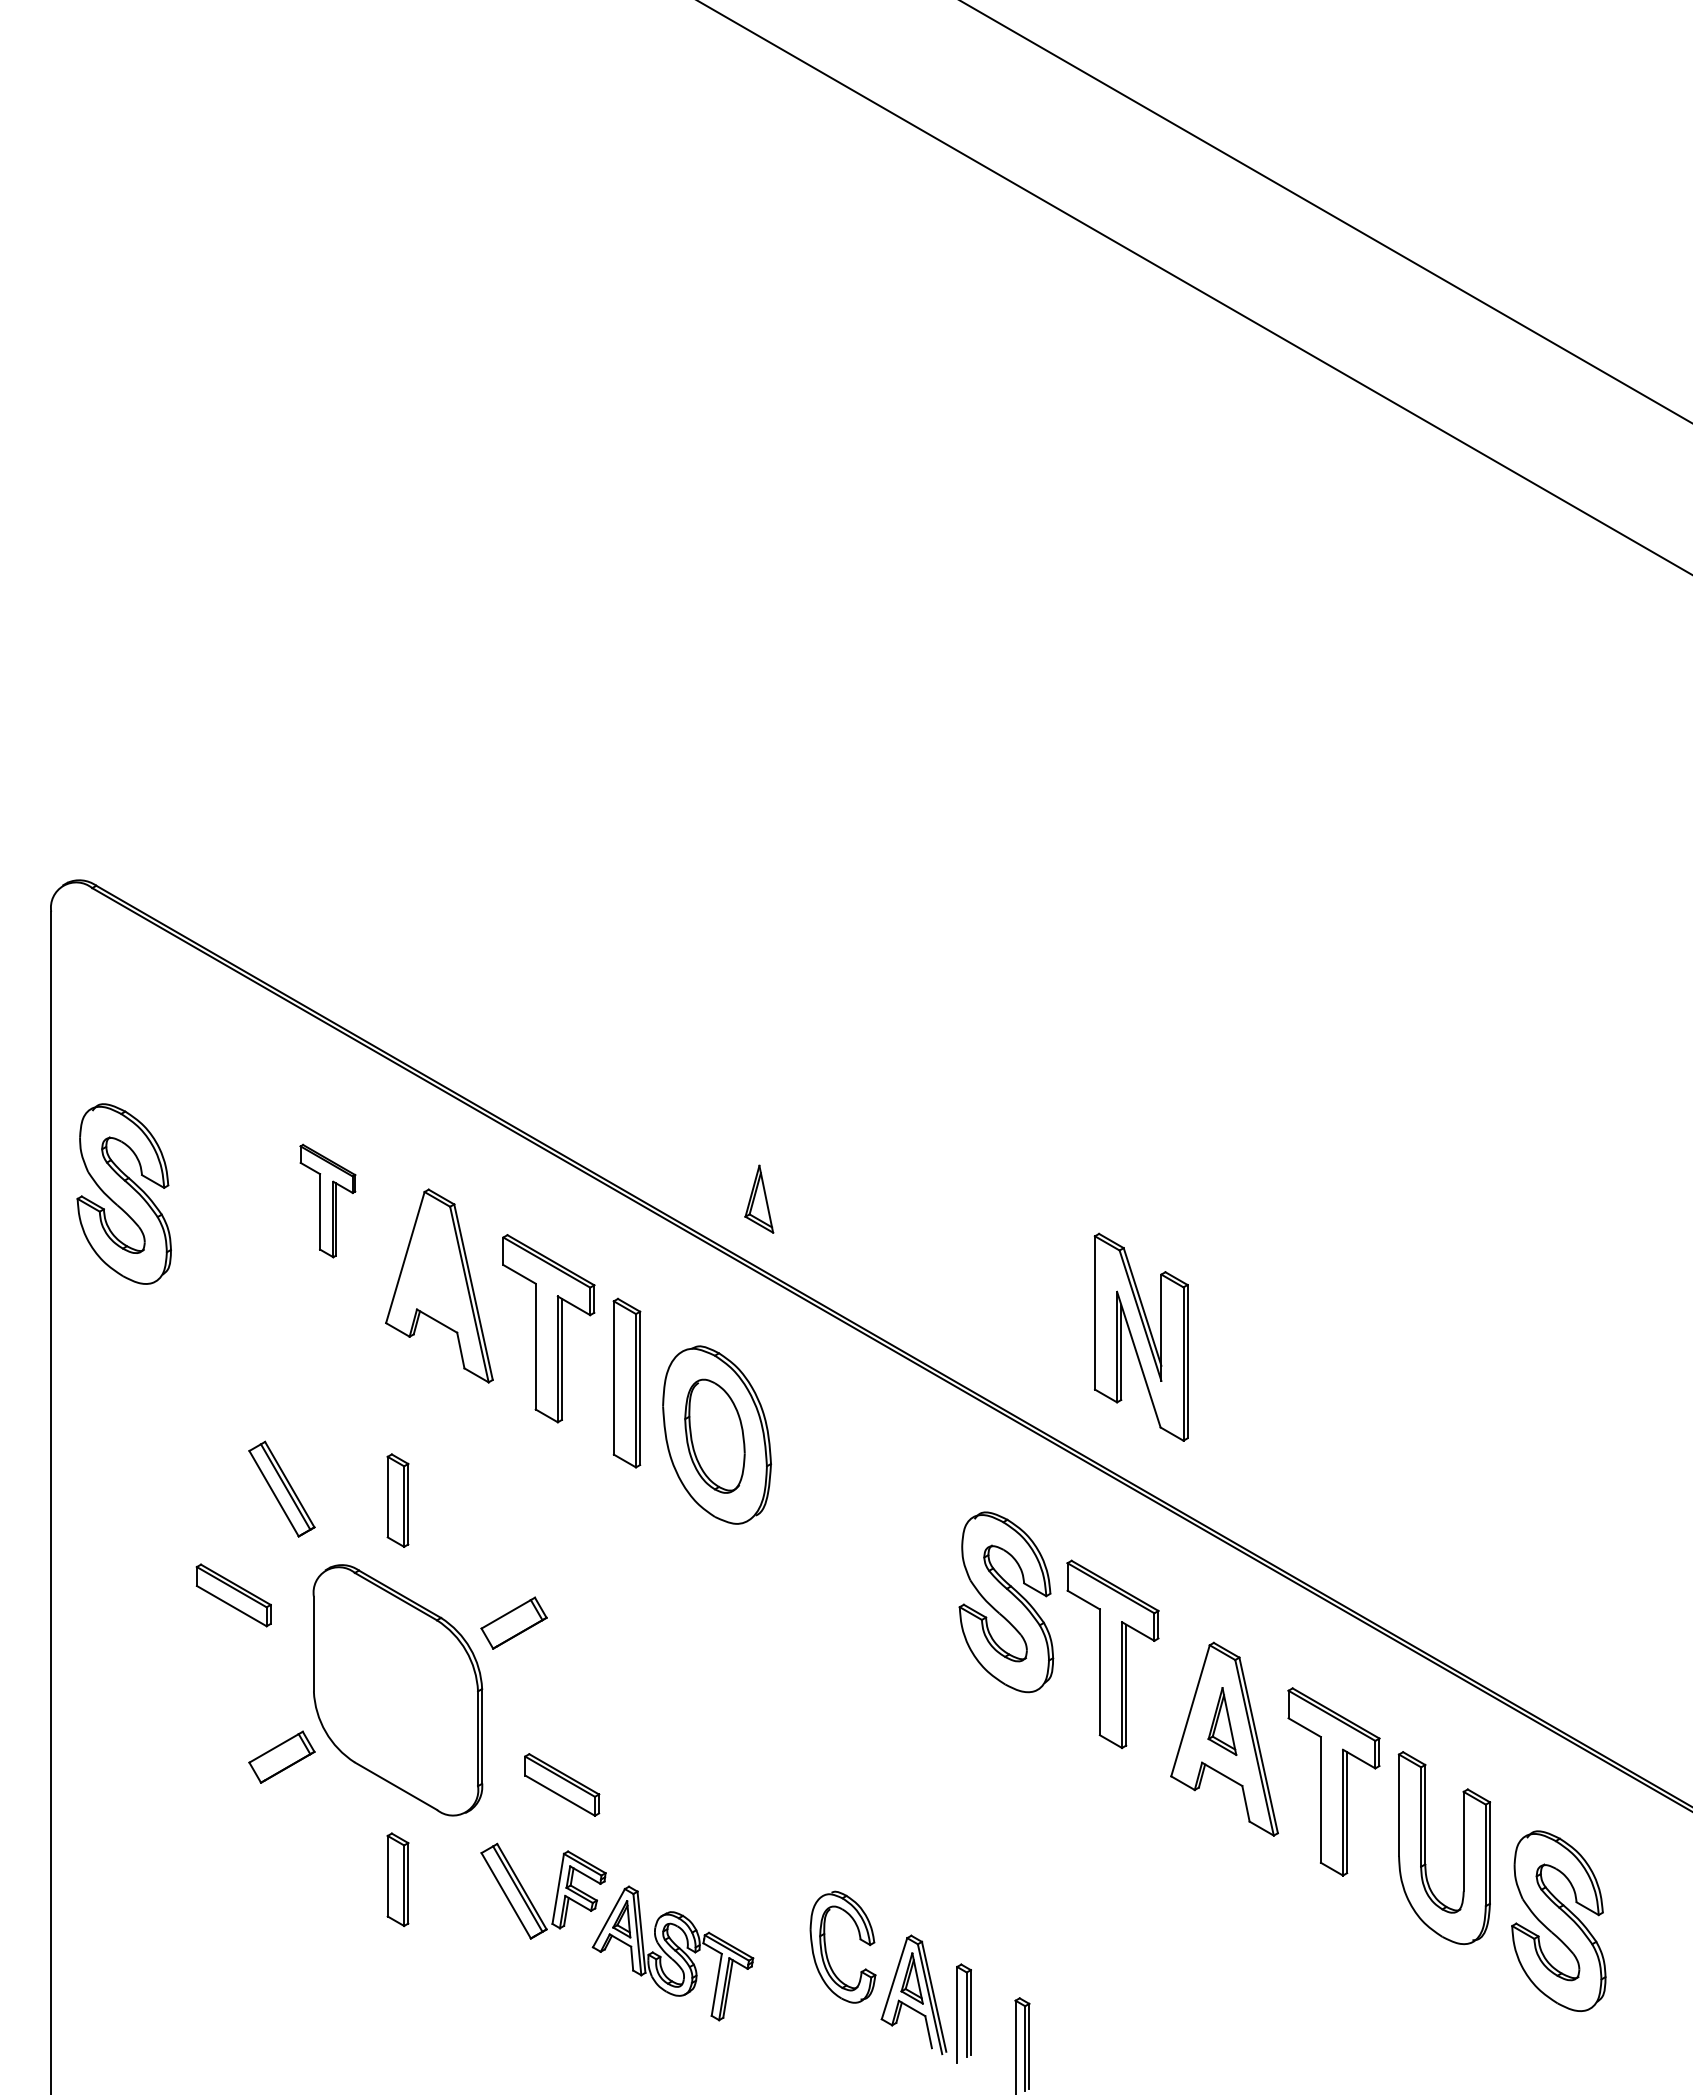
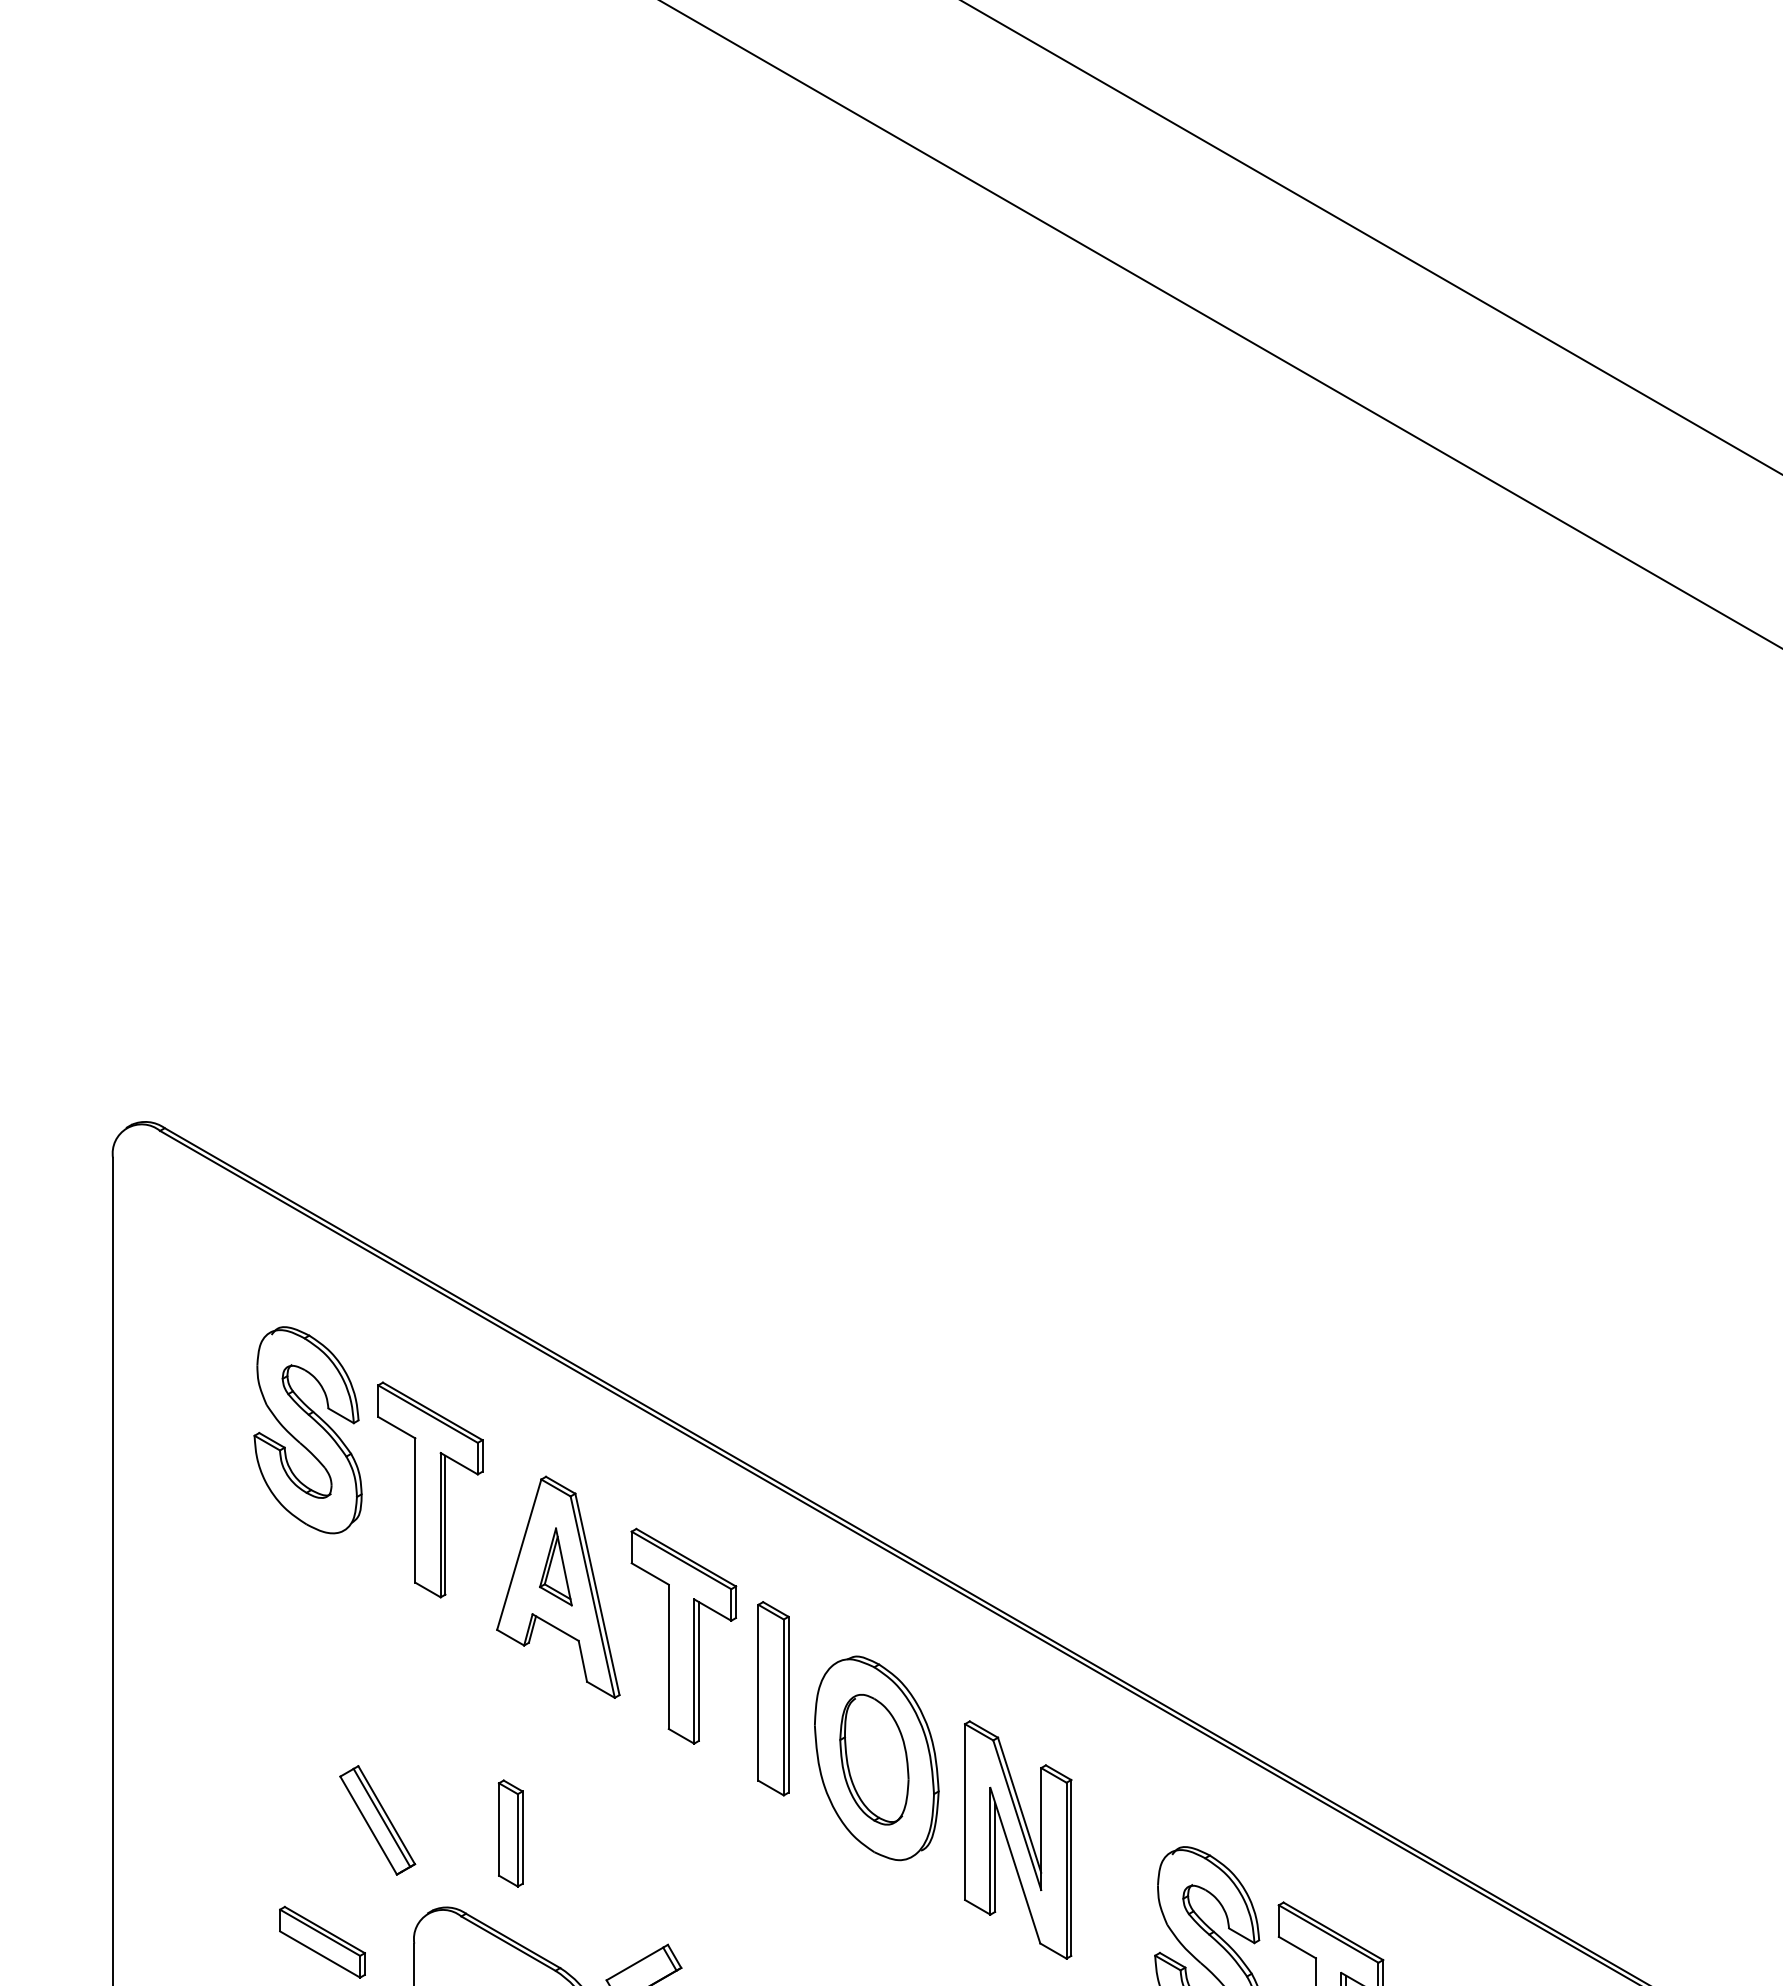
part: (123, 1193) -> (307, 1429), moved
part: (759, 1198) -> (556, 1566), moved
part: (327, 1200) -> (429, 1489), size x1.67
part: (1140, 1336) -> (1017, 1839), moved

